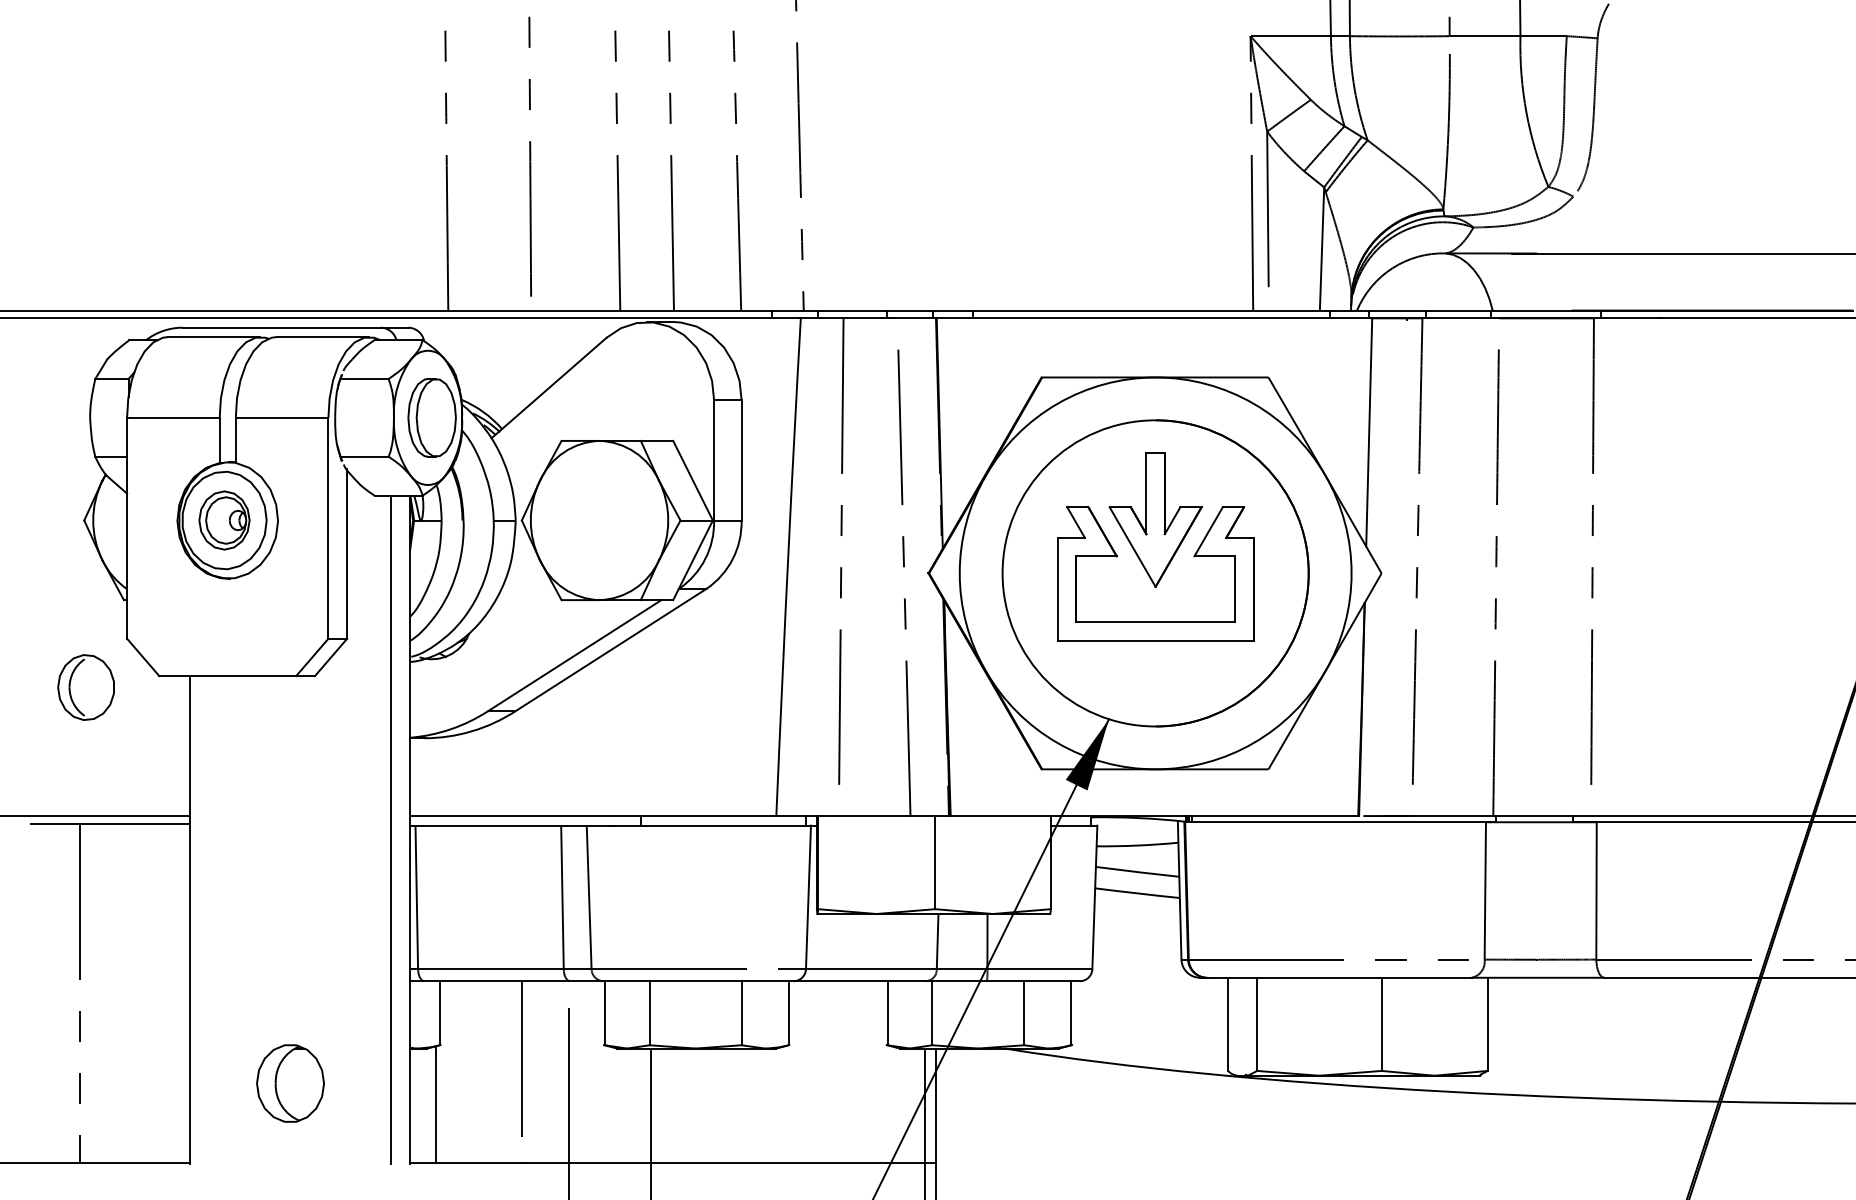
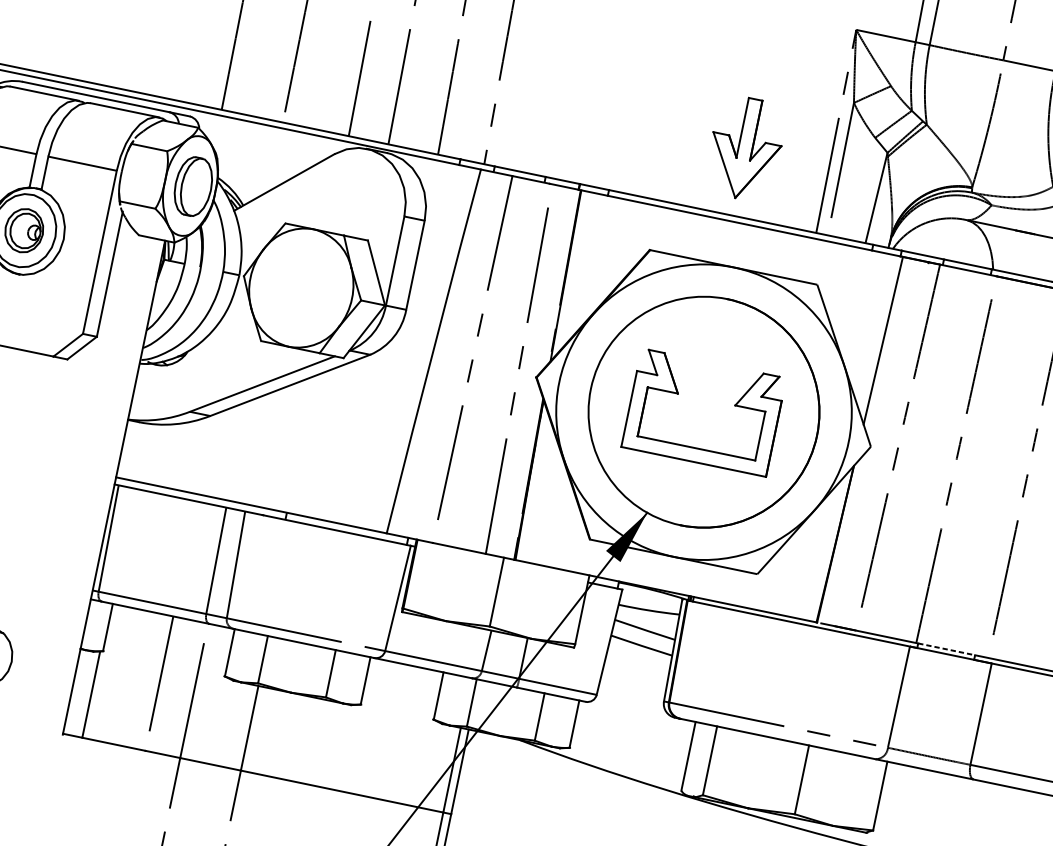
part: (1155, 519) -> (745, 148), moved
line: (1534, 816) -> (946, 649), solid -> dashed
line: (391, 829) -> (100, 484), removed

